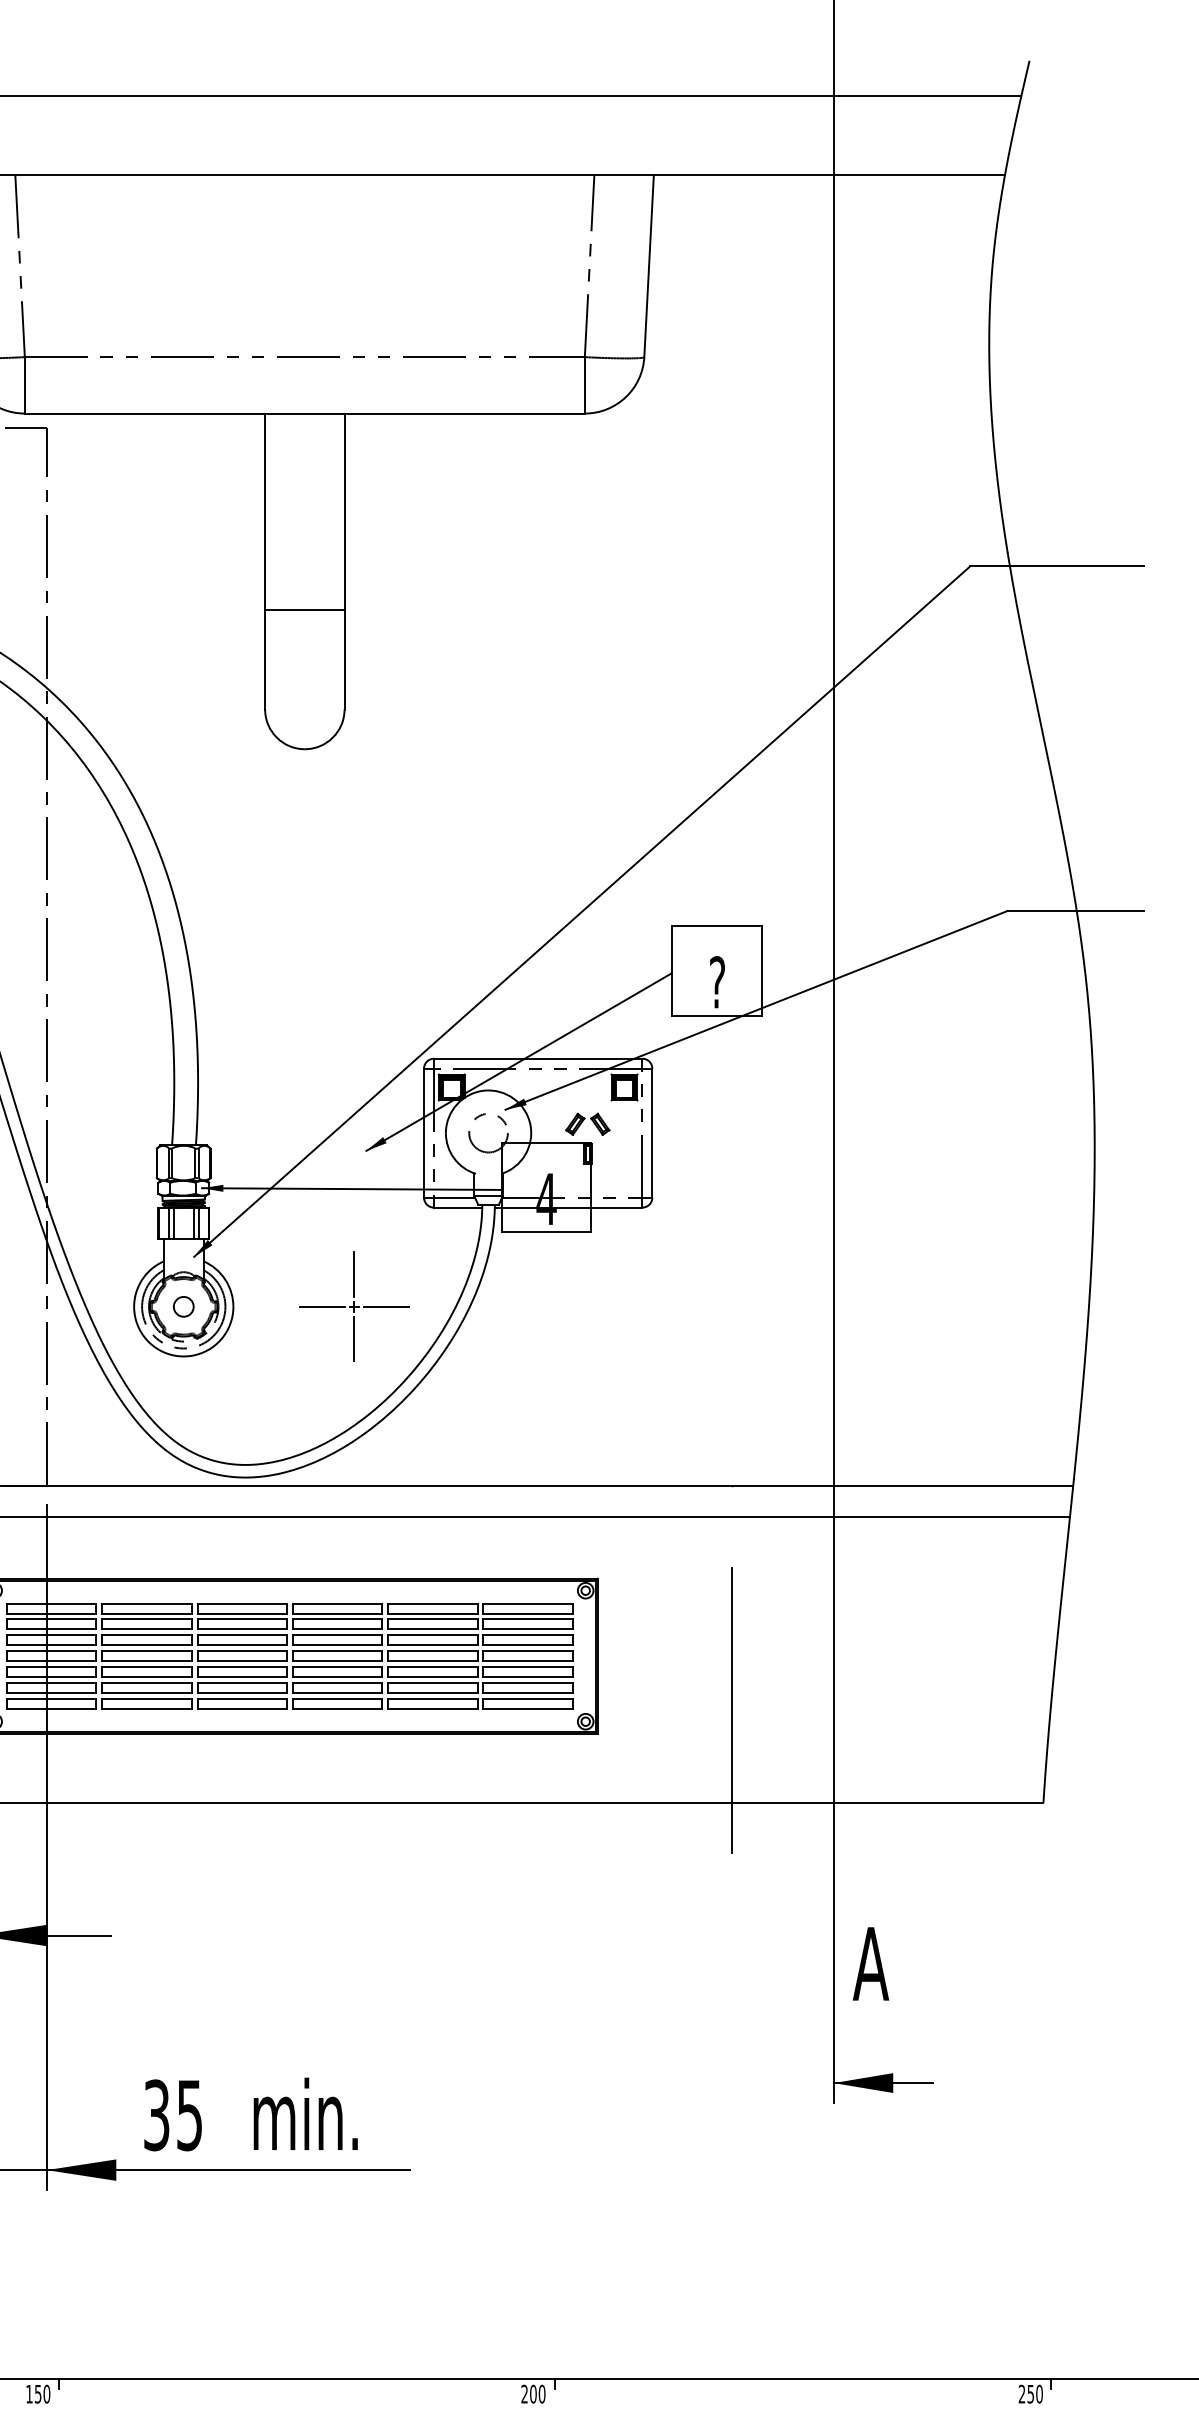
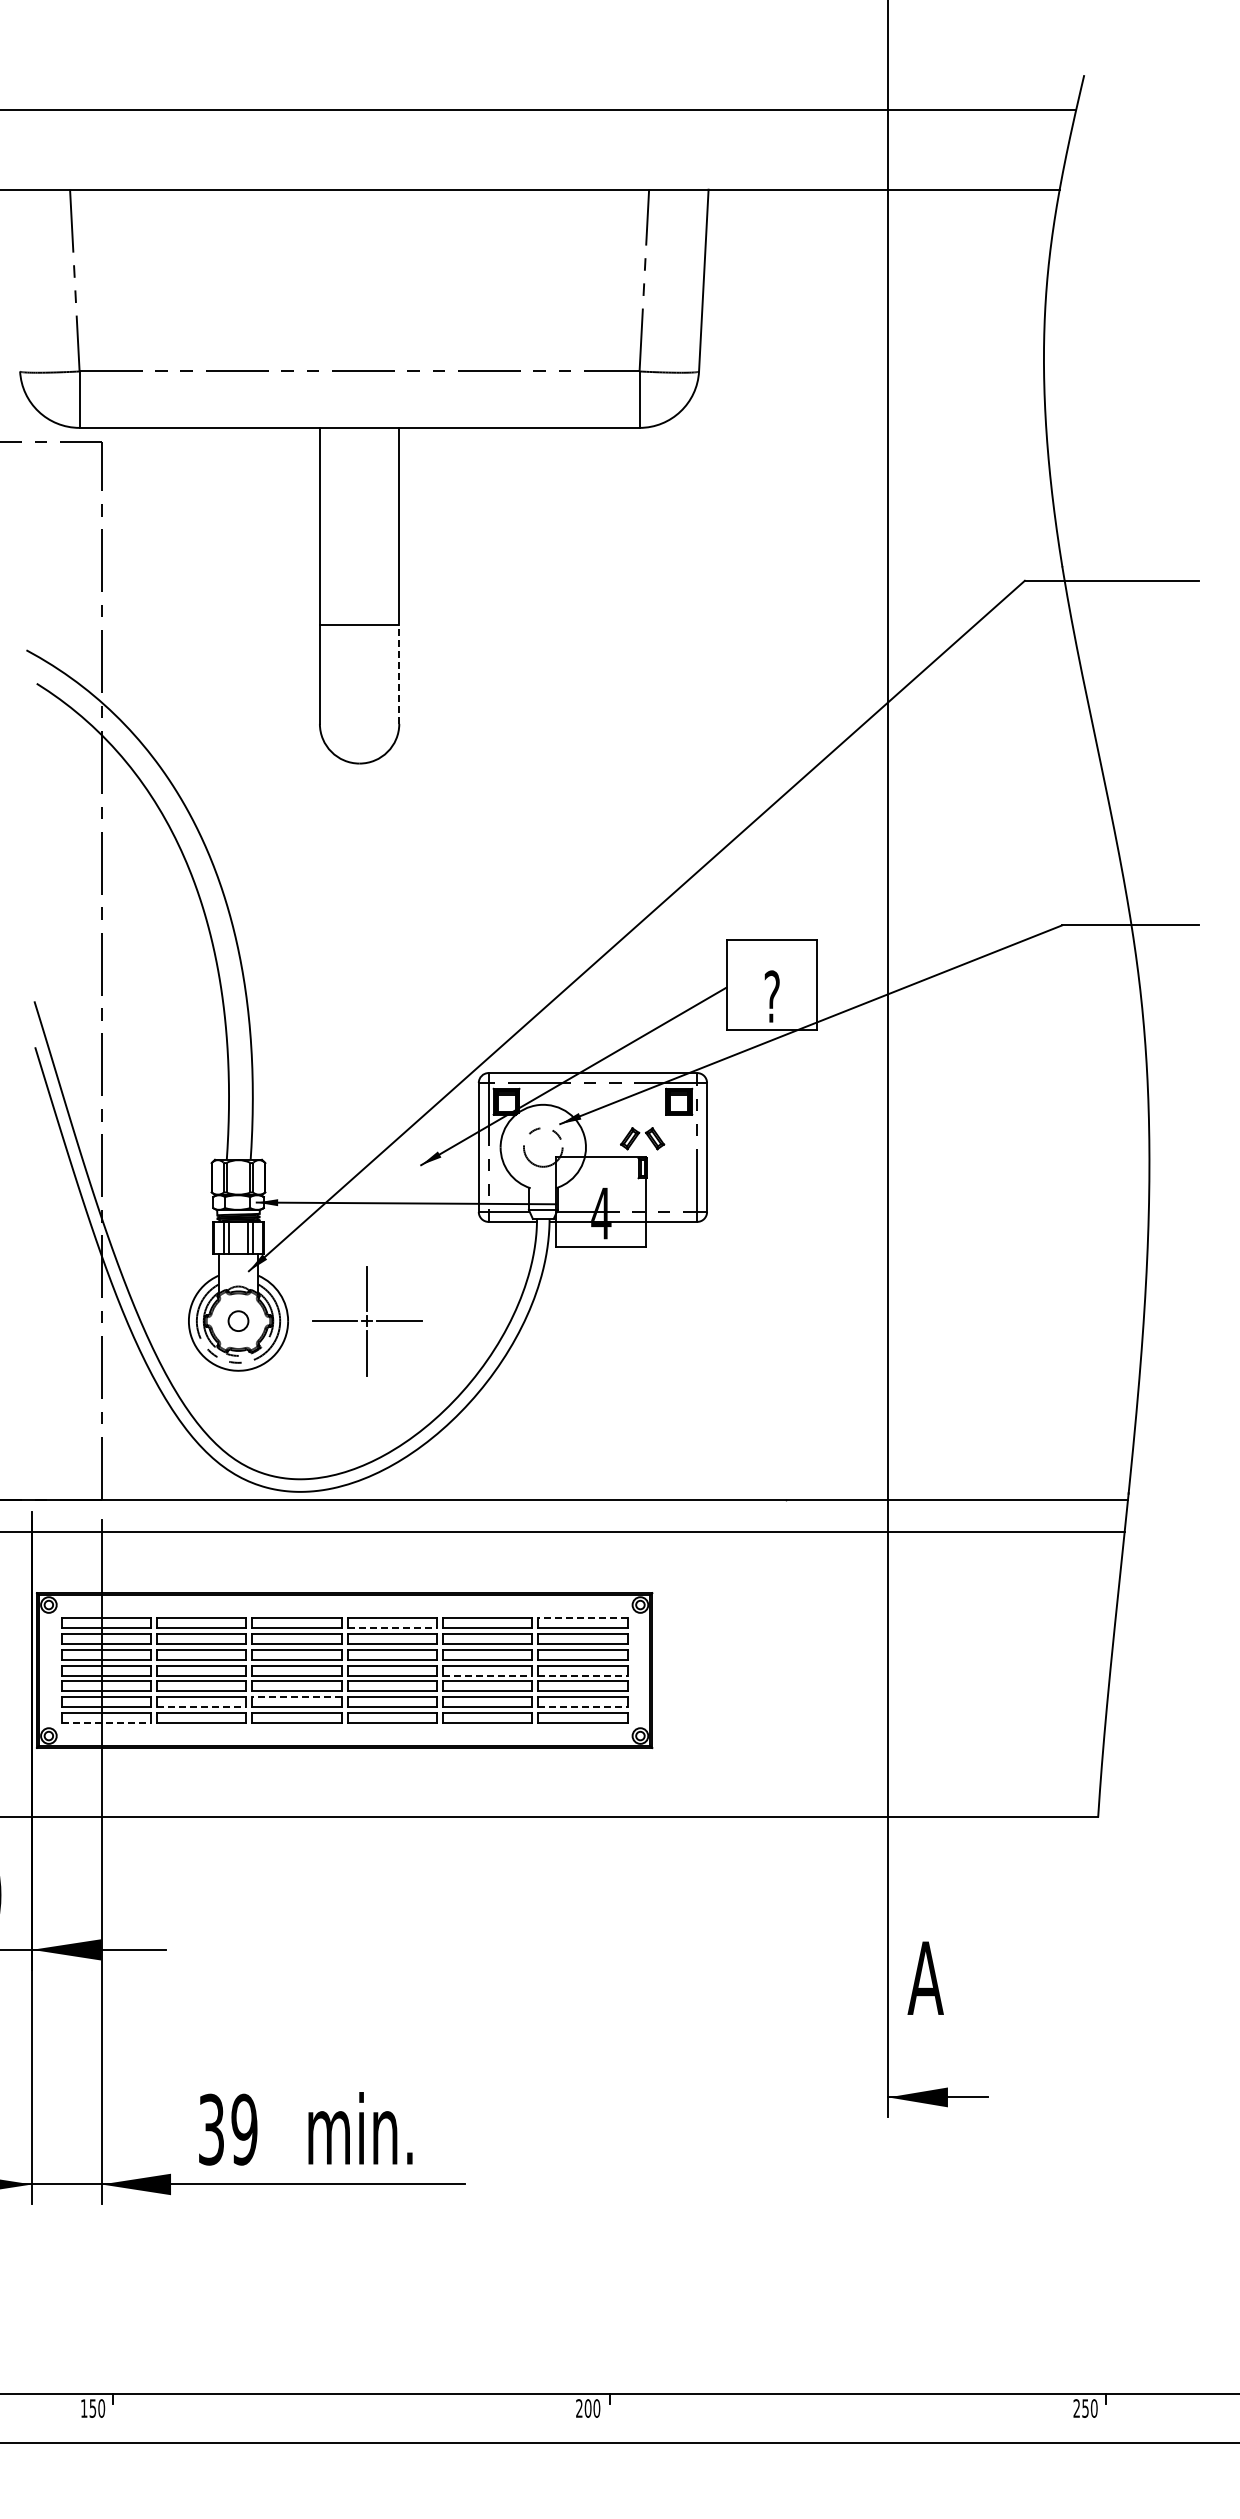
line: (344, 660) -> (399, 674), solid -> dashed
part: (354, 1307) -> (367, 1321), moved
line: (527, 1603) -> (582, 1617), solid -> dashed
line: (337, 1613) -> (392, 1627), solid -> dashed
line: (432, 1661) -> (487, 1675), solid -> dashed
line: (527, 1661) -> (582, 1675), solid -> dashed
line: (242, 1683) -> (297, 1697), solid -> dashed
line: (146, 1693) -> (201, 1707), solid -> dashed
line: (527, 1693) -> (582, 1707), solid -> dashed
line: (51, 1709) -> (106, 1723), solid -> dashed
line: (731, 1710) -> (786, 1724), removed
text: (189, 2115) -> (244, 2129), 35 -> 39

